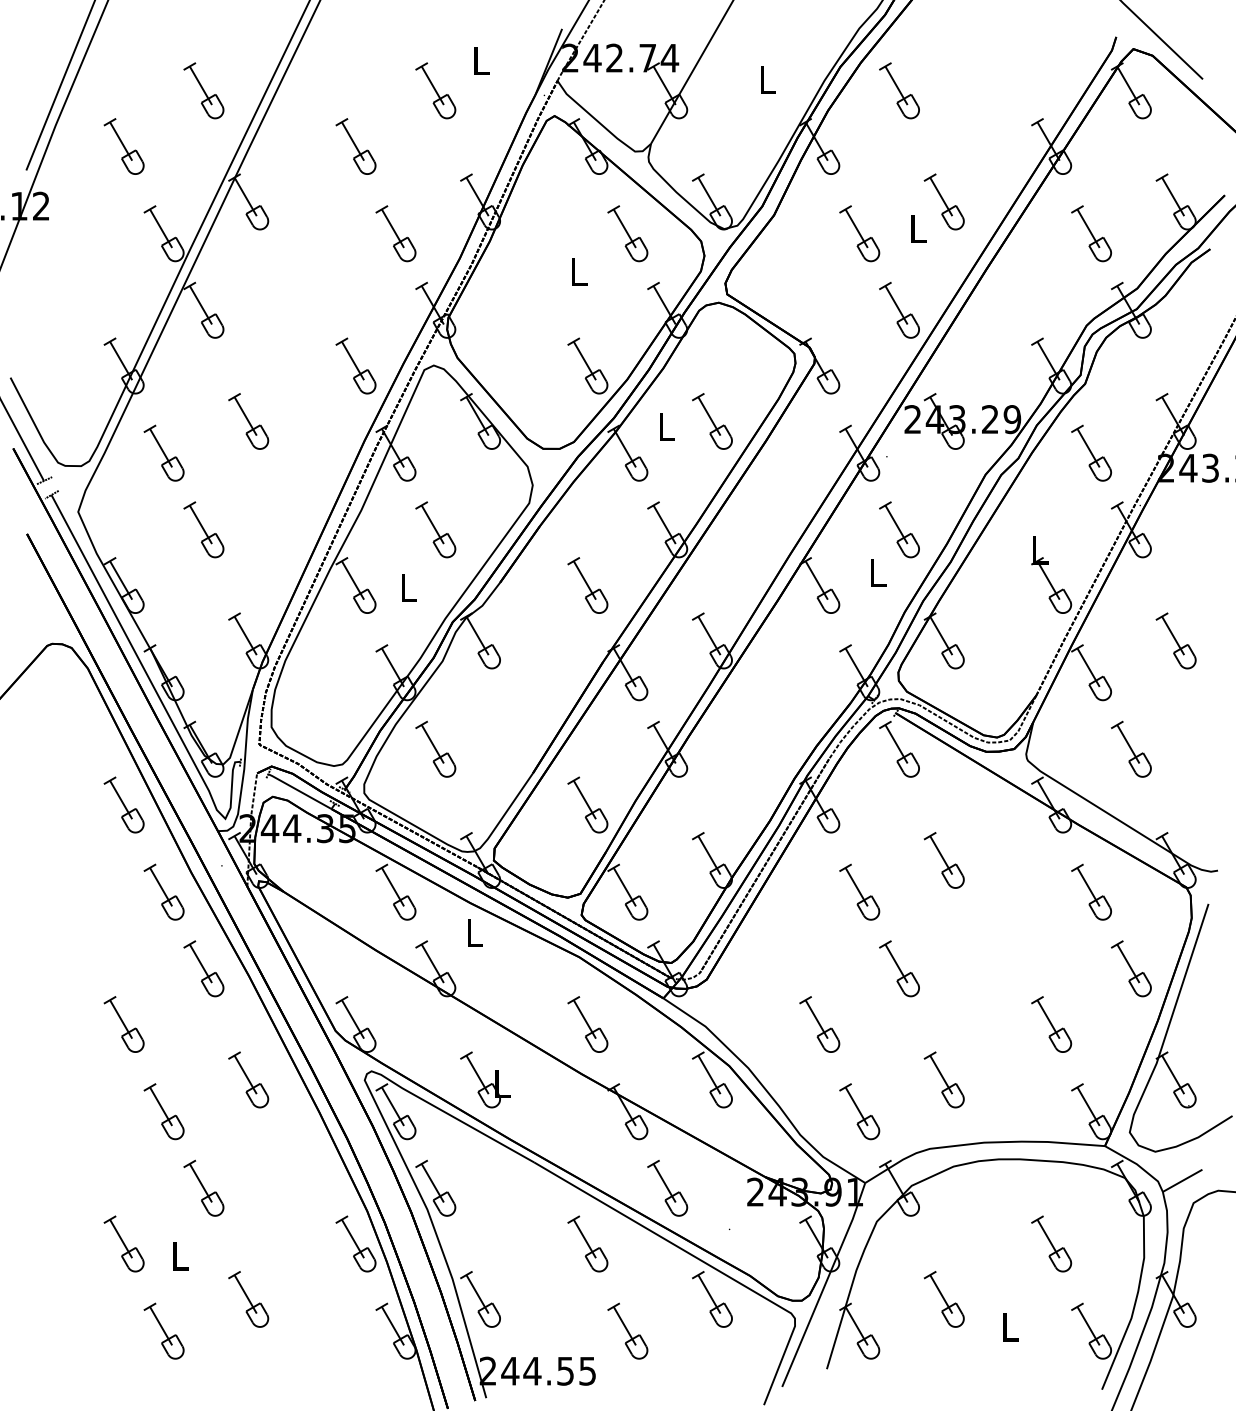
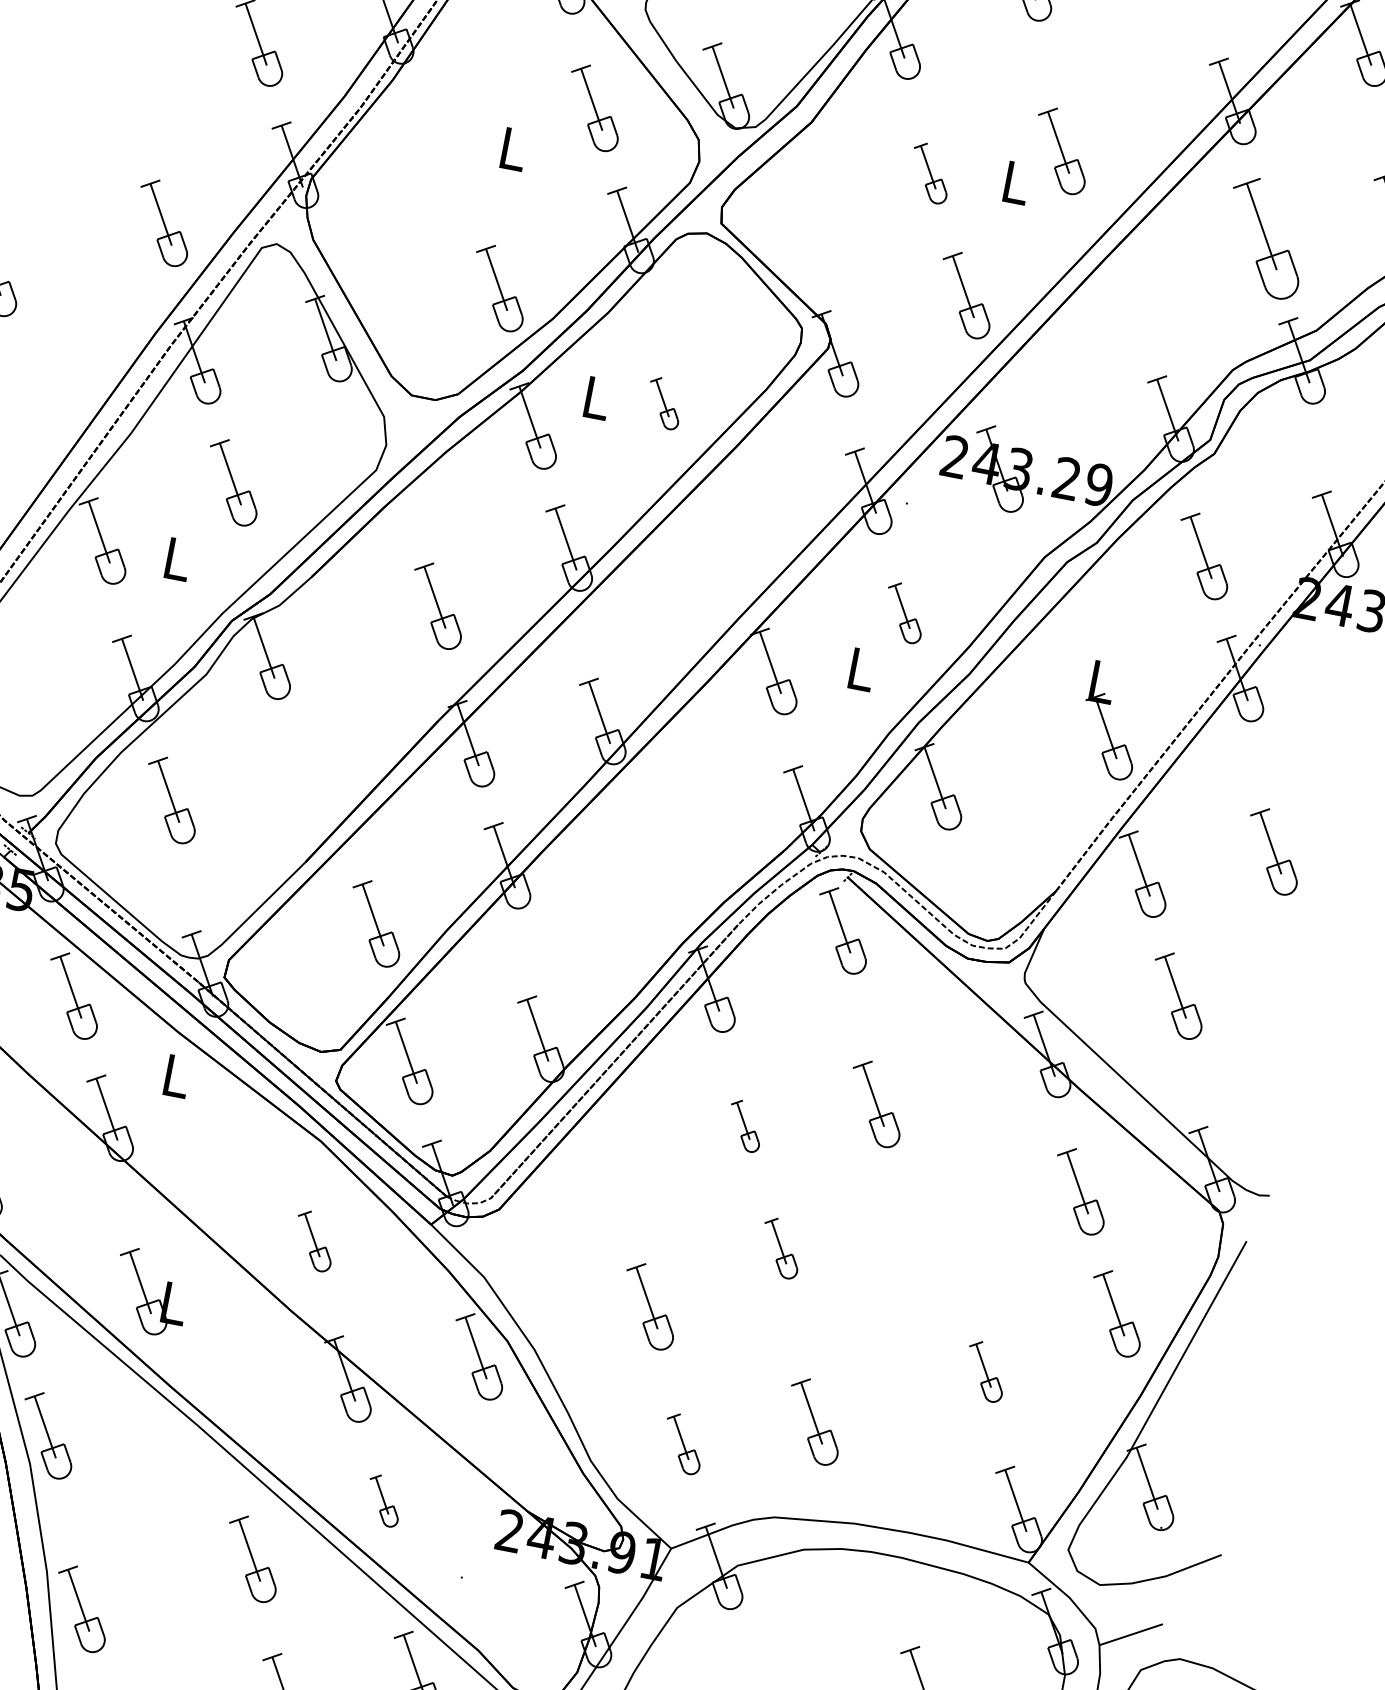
part: (859, 233) -> (930, 172), size x0.7
part: (1091, 233) -> (1265, 238), size x1.4
part: (712, 421) -> (664, 403), size x0.6
part: (899, 529) -> (904, 612), size x0.7
part: (859, 891) -> (744, 1125), size x0.6
part: (899, 968) -> (781, 1247), size x0.7
part: (587, 1024) -> (313, 1241), size x0.7
part: (1051, 1024) -> (985, 1371), size x0.7
part: (859, 1111) -> (683, 1443), size x0.7
part: (667, 1188) -> (383, 1500), size x0.6

